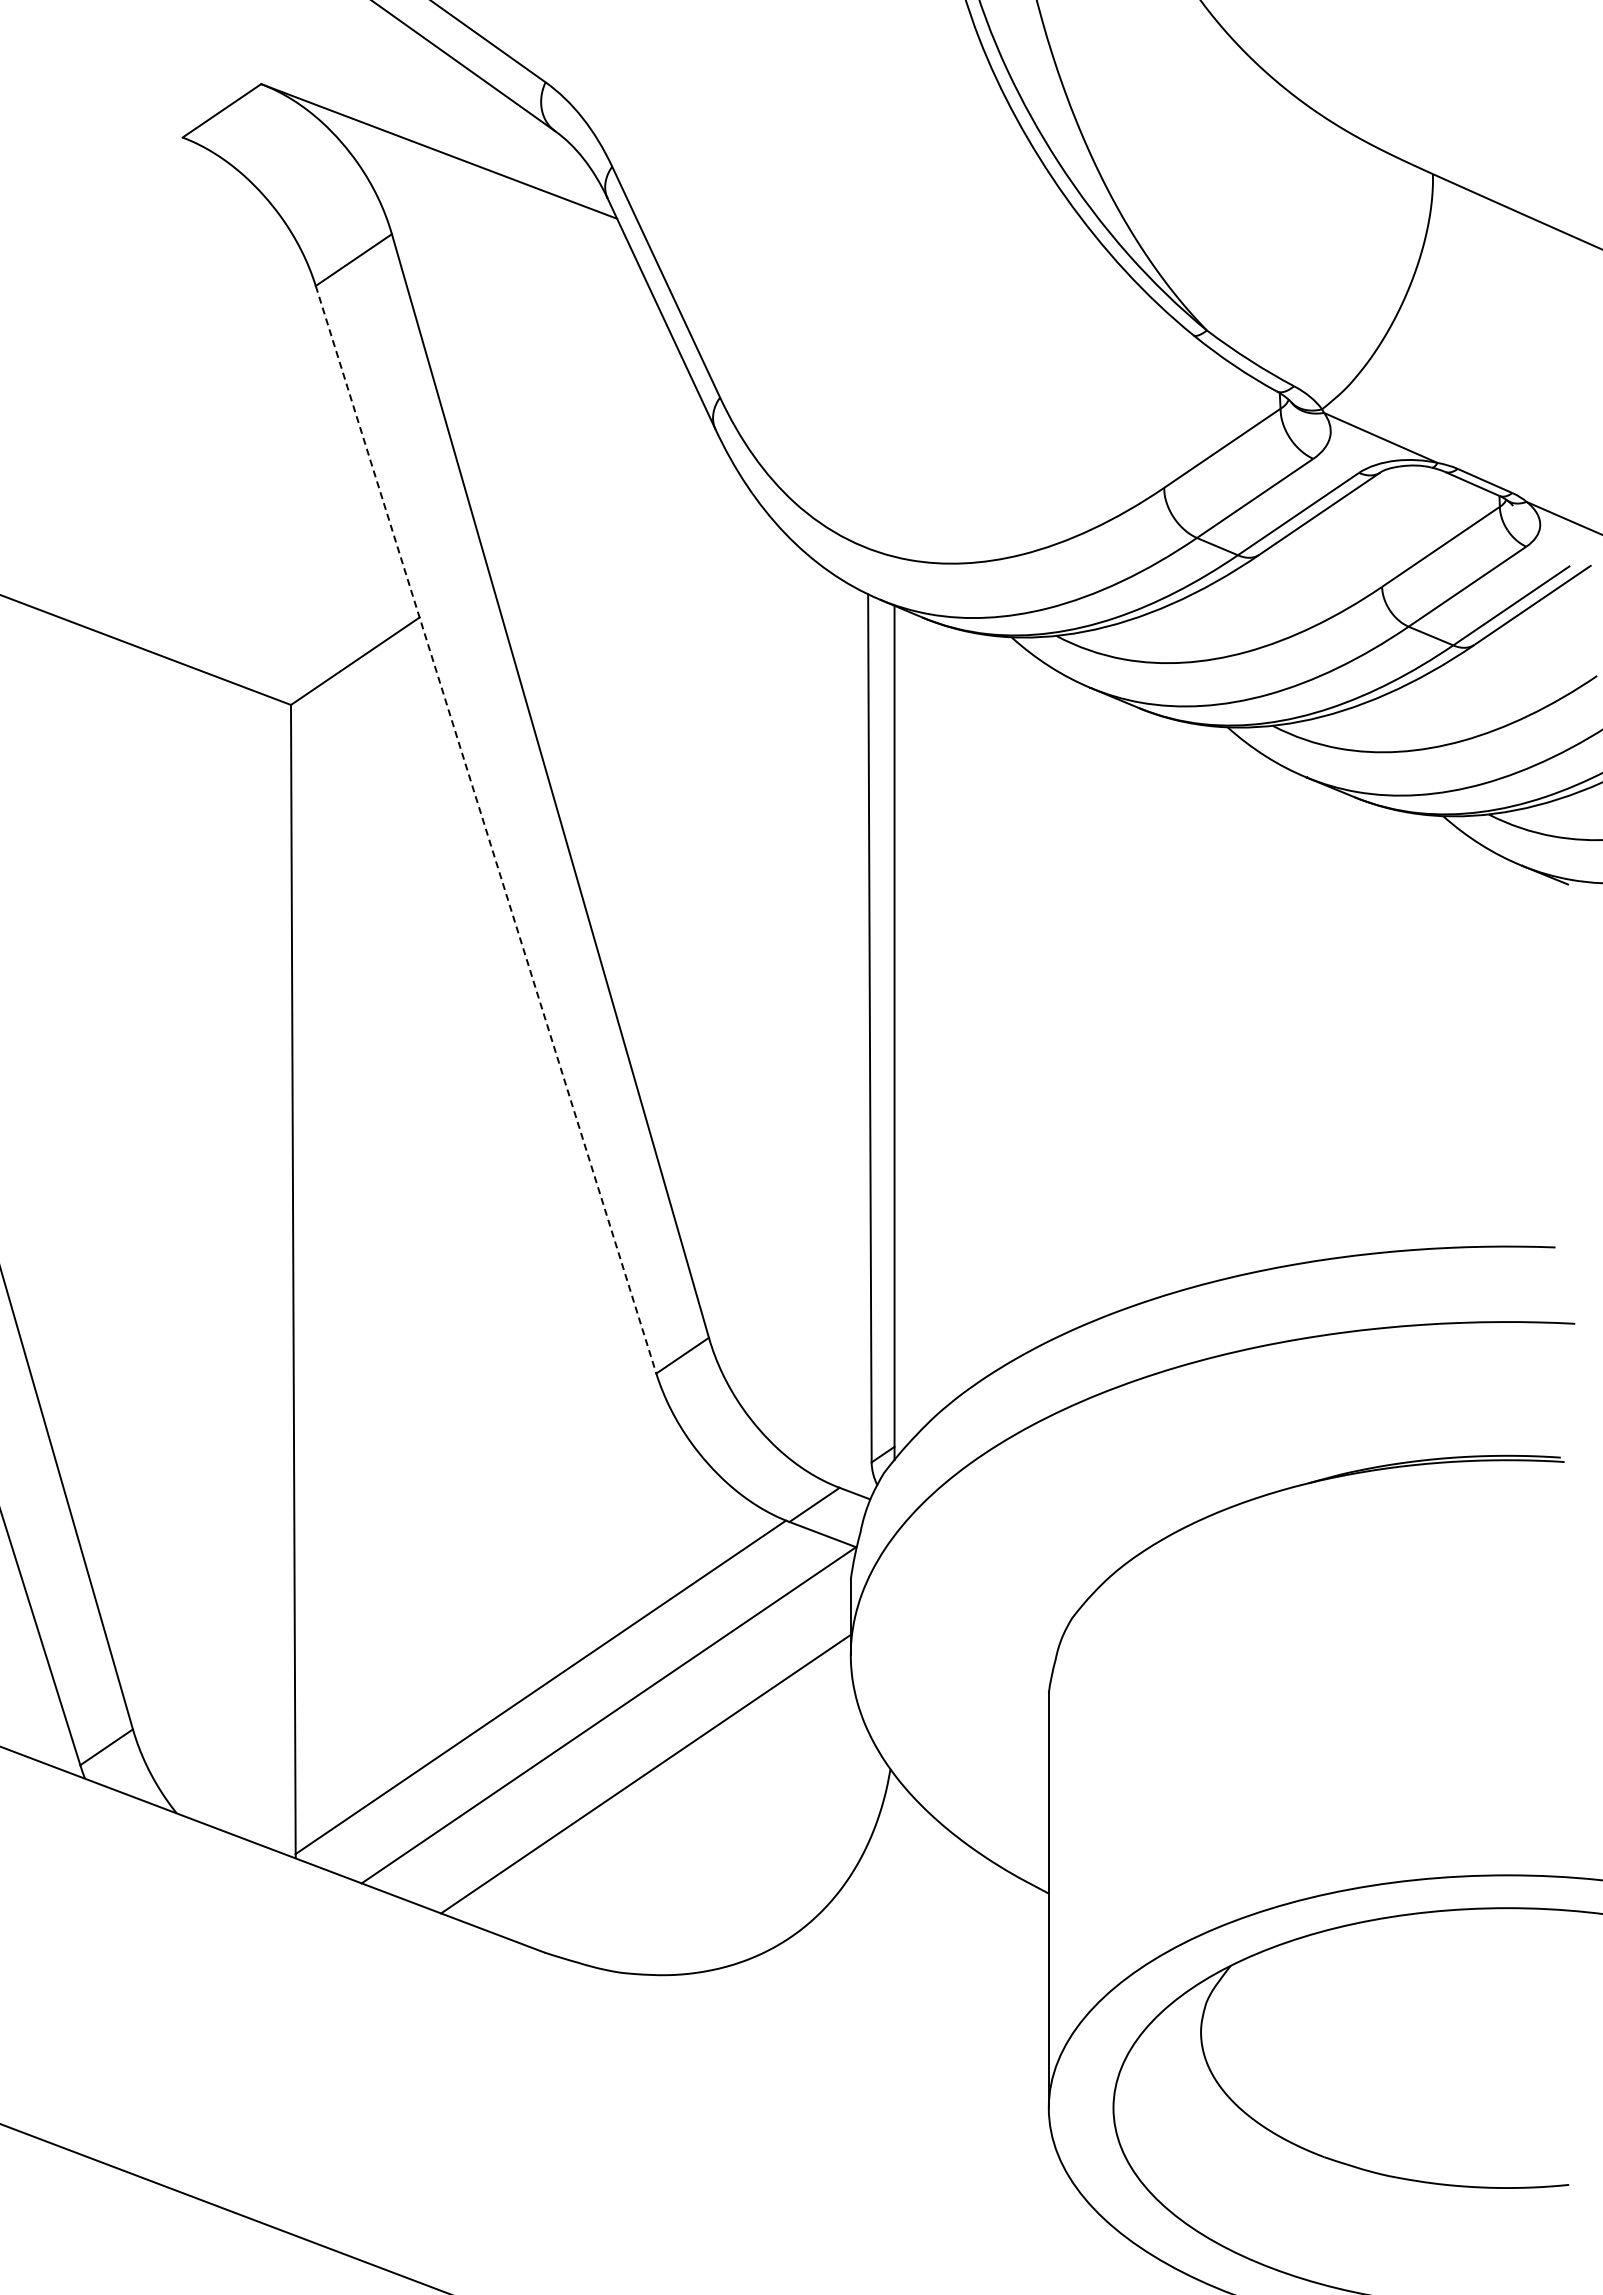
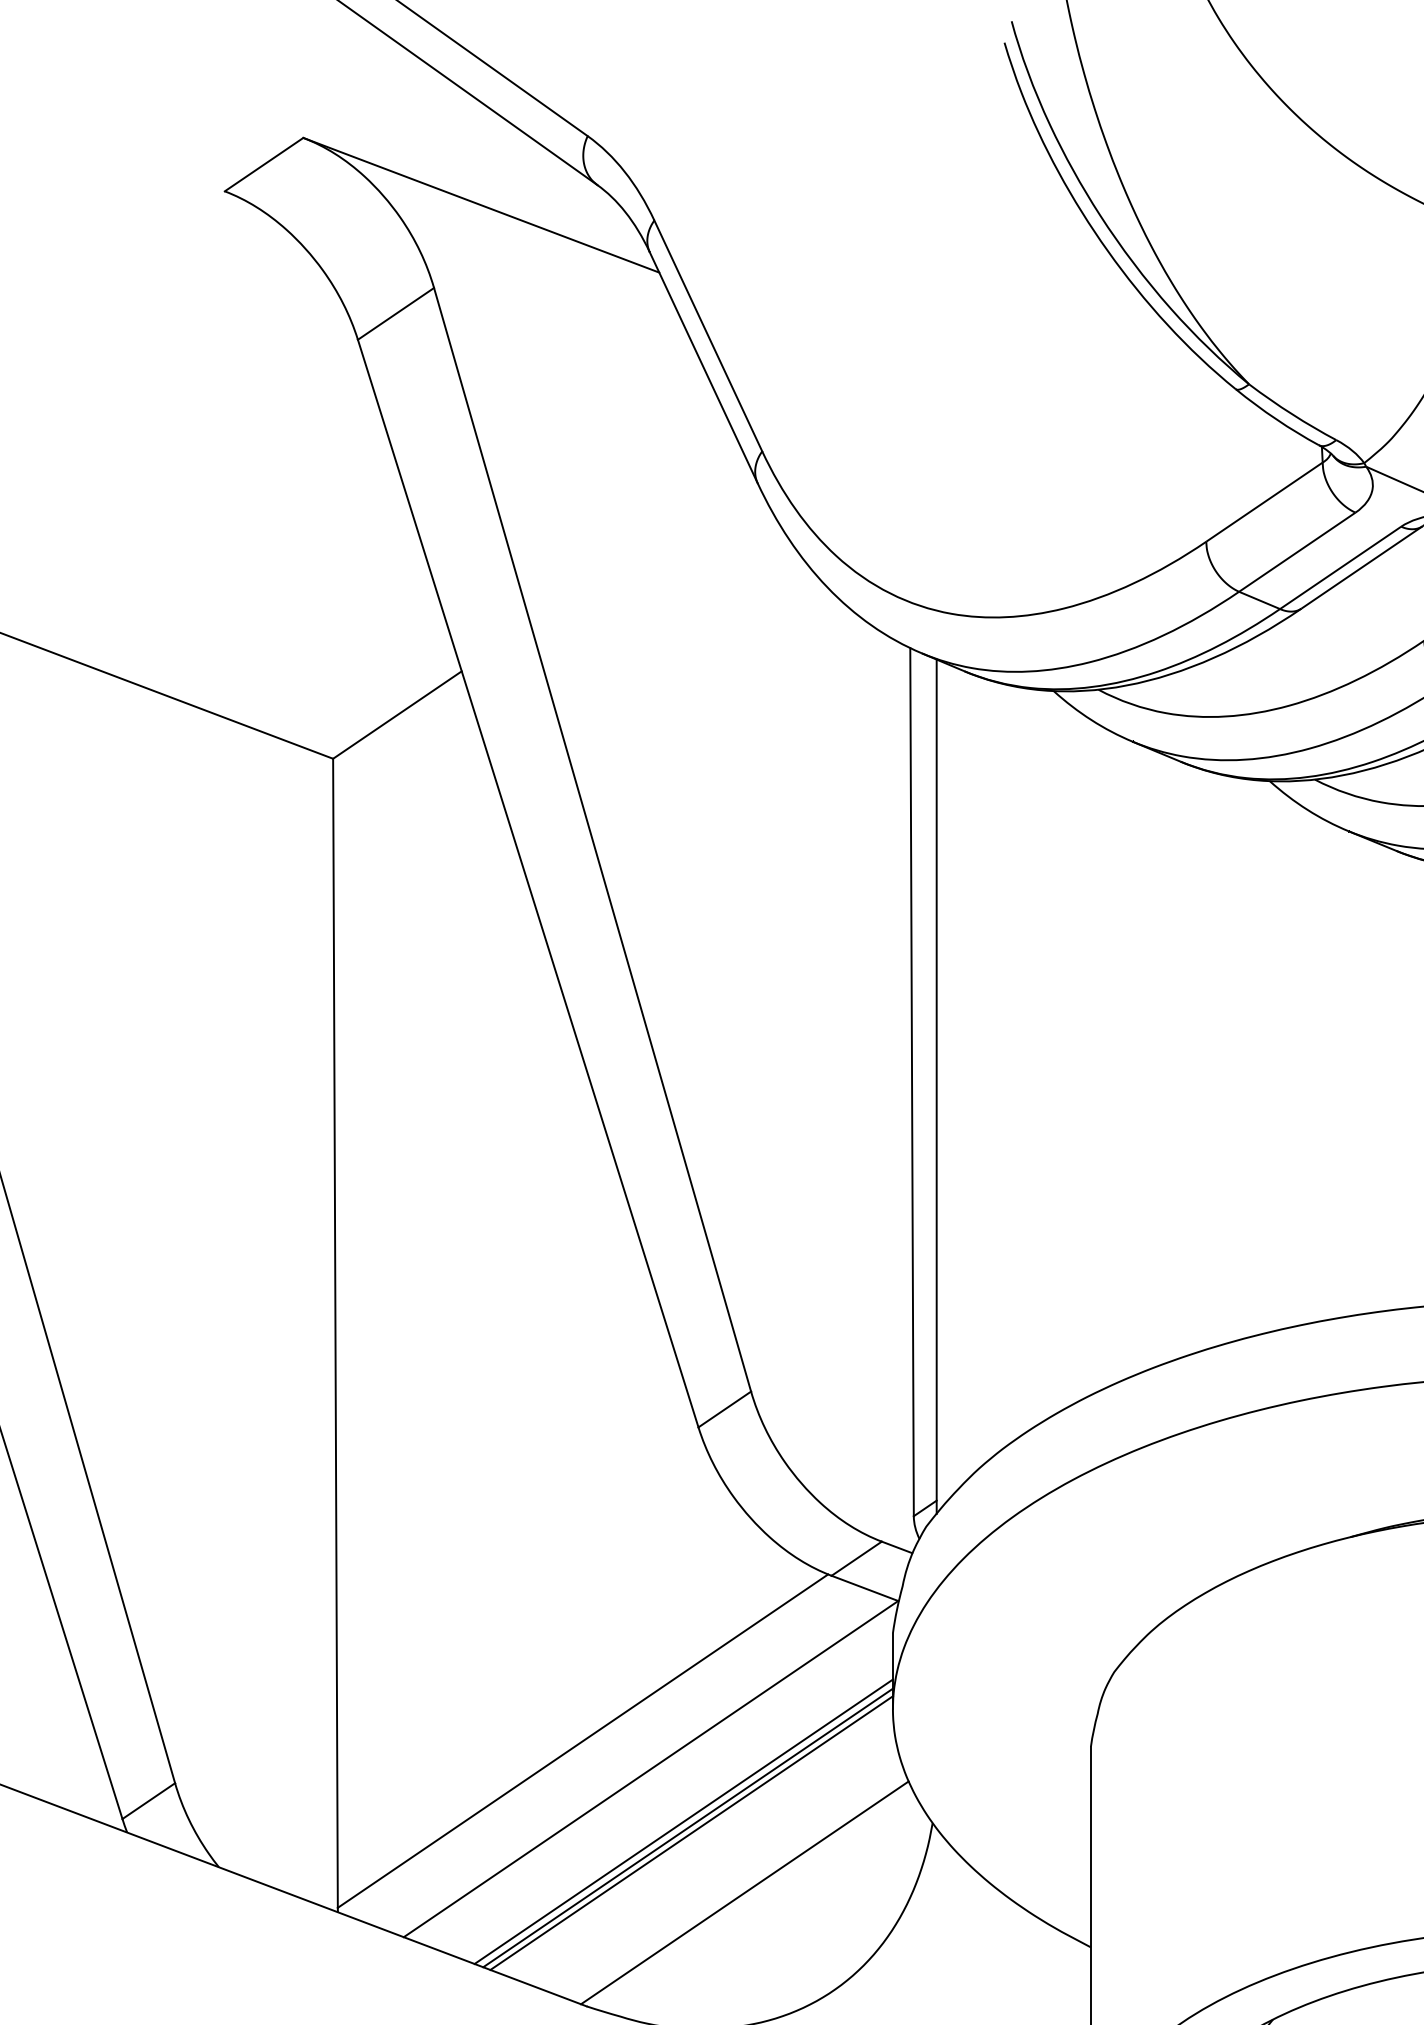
line: (486, 829) -> (528, 883), dashed -> solid
line: (641, 1767) -> (683, 1821), added
line: (649, 1779) -> (691, 1833), added
line: (702, 1838) -> (744, 1892), added

